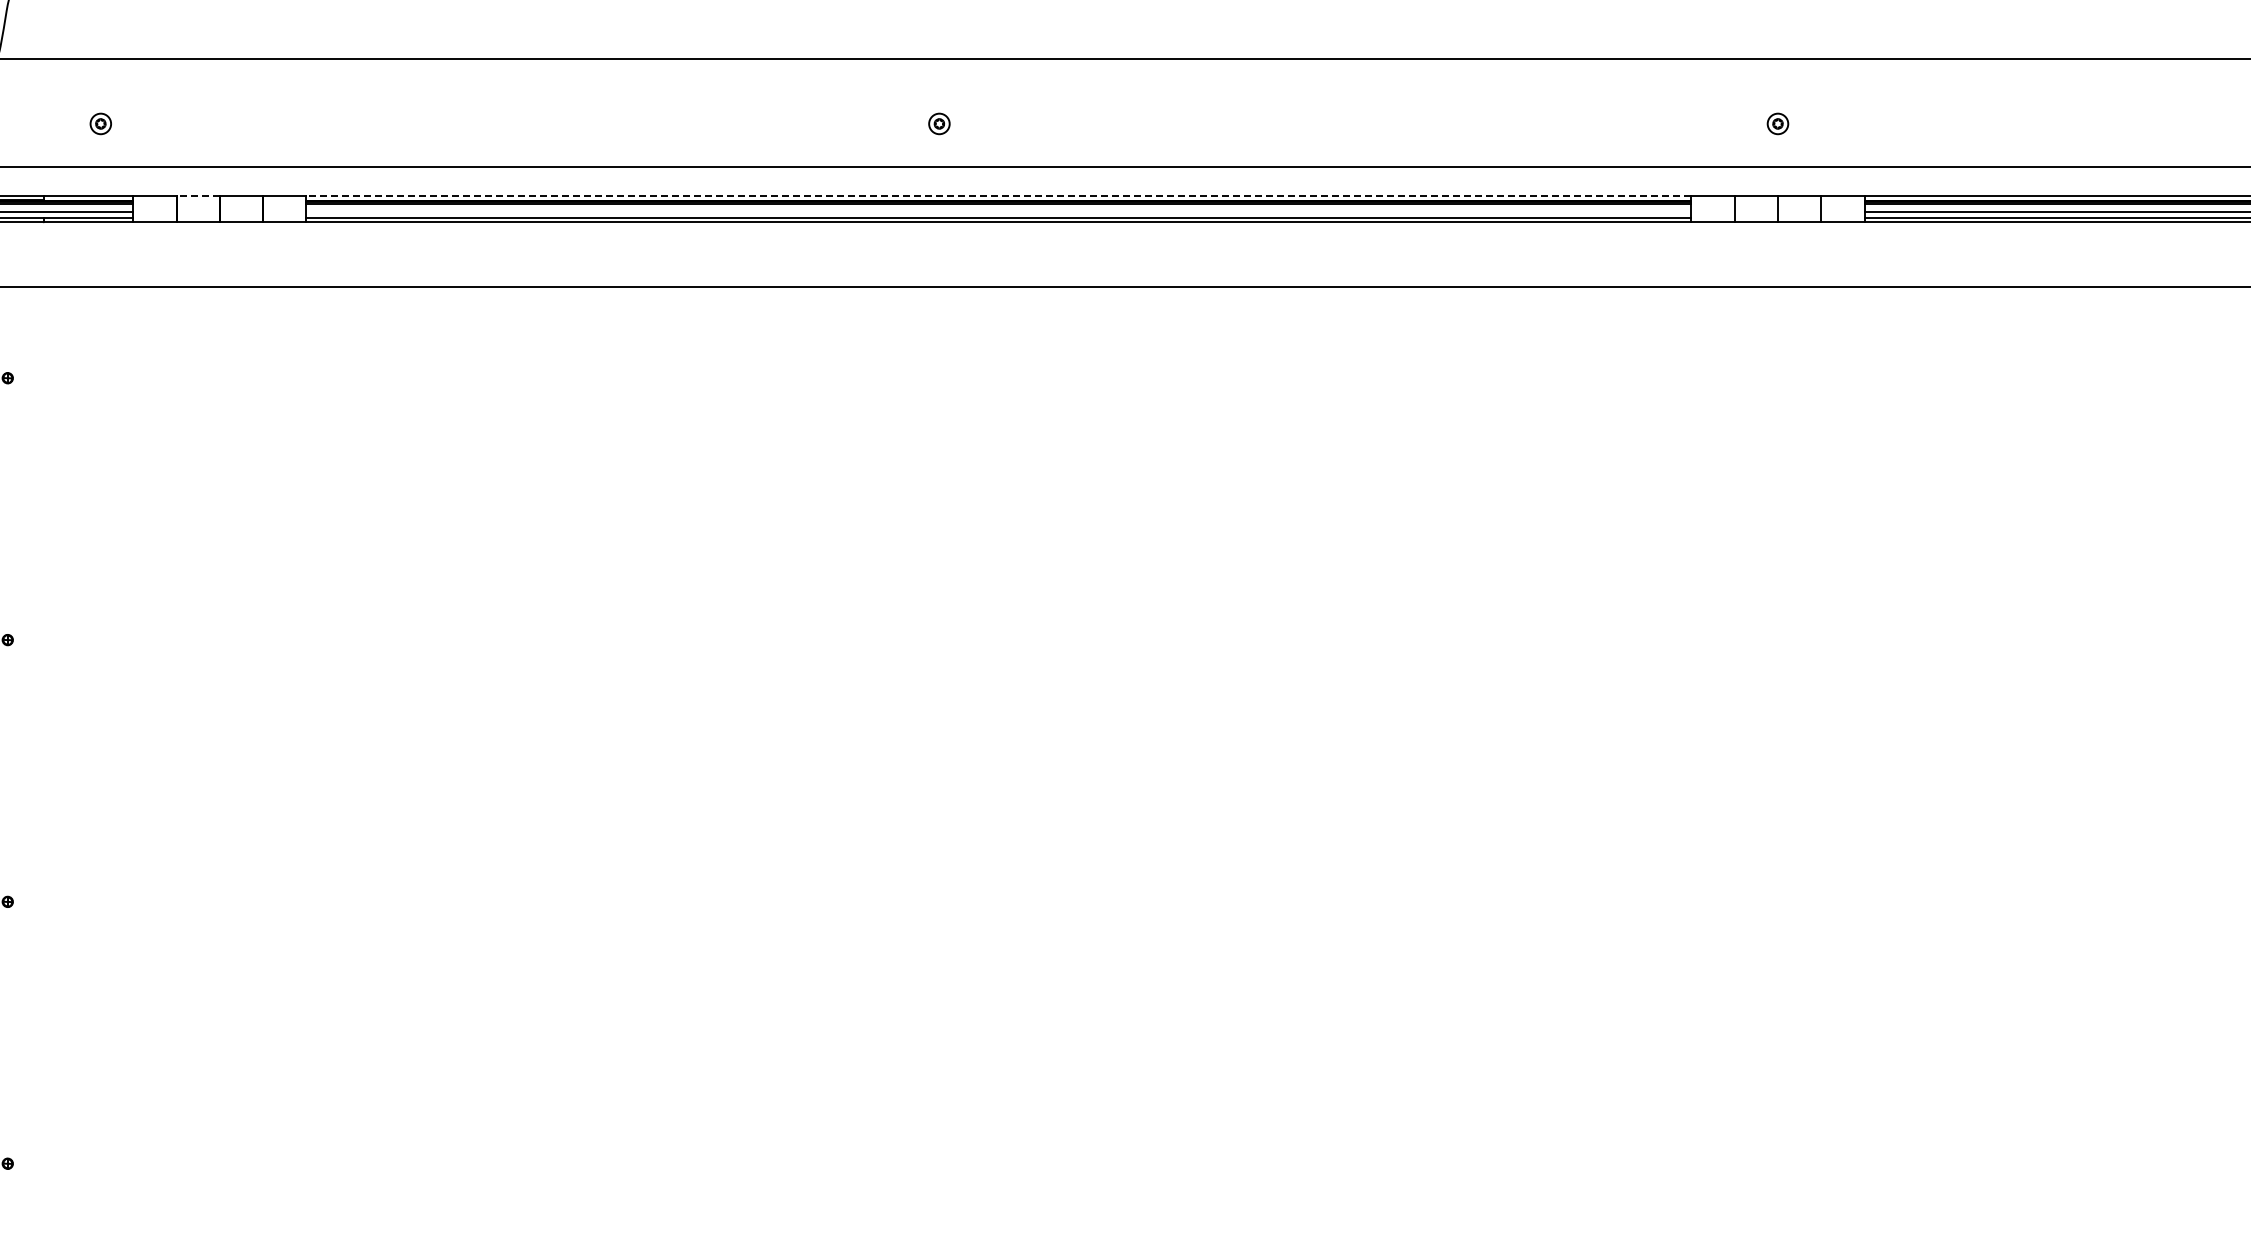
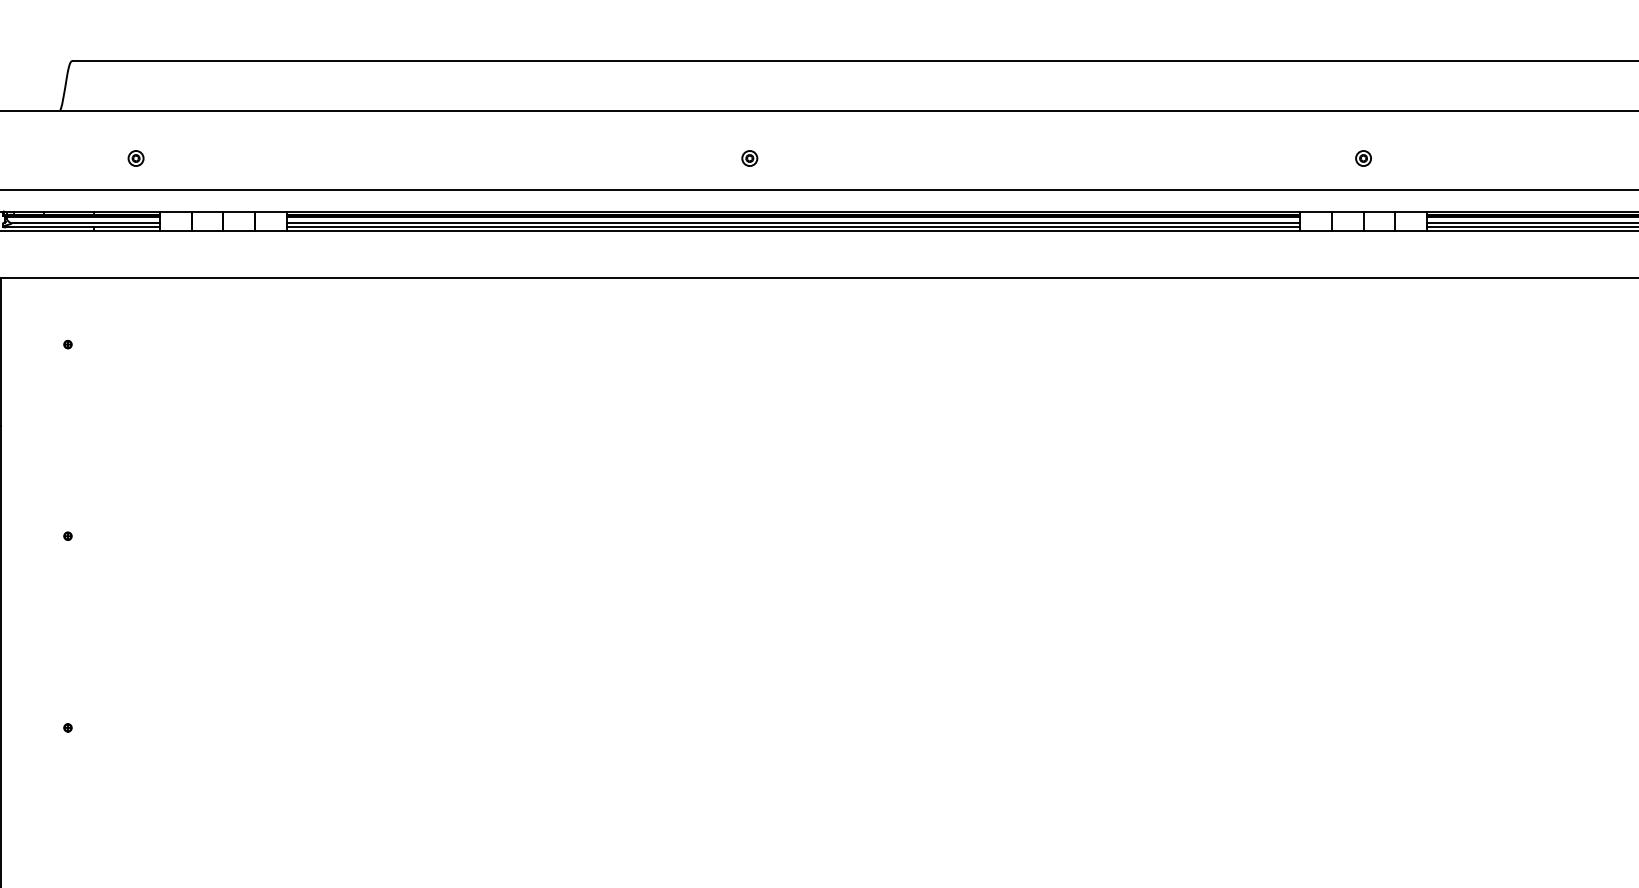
line: (198, 196) -> (207, 211), dashed -> solid
line: (998, 196) -> (793, 211), dashed -> solid
line: (998, 212) -> (793, 223), added

